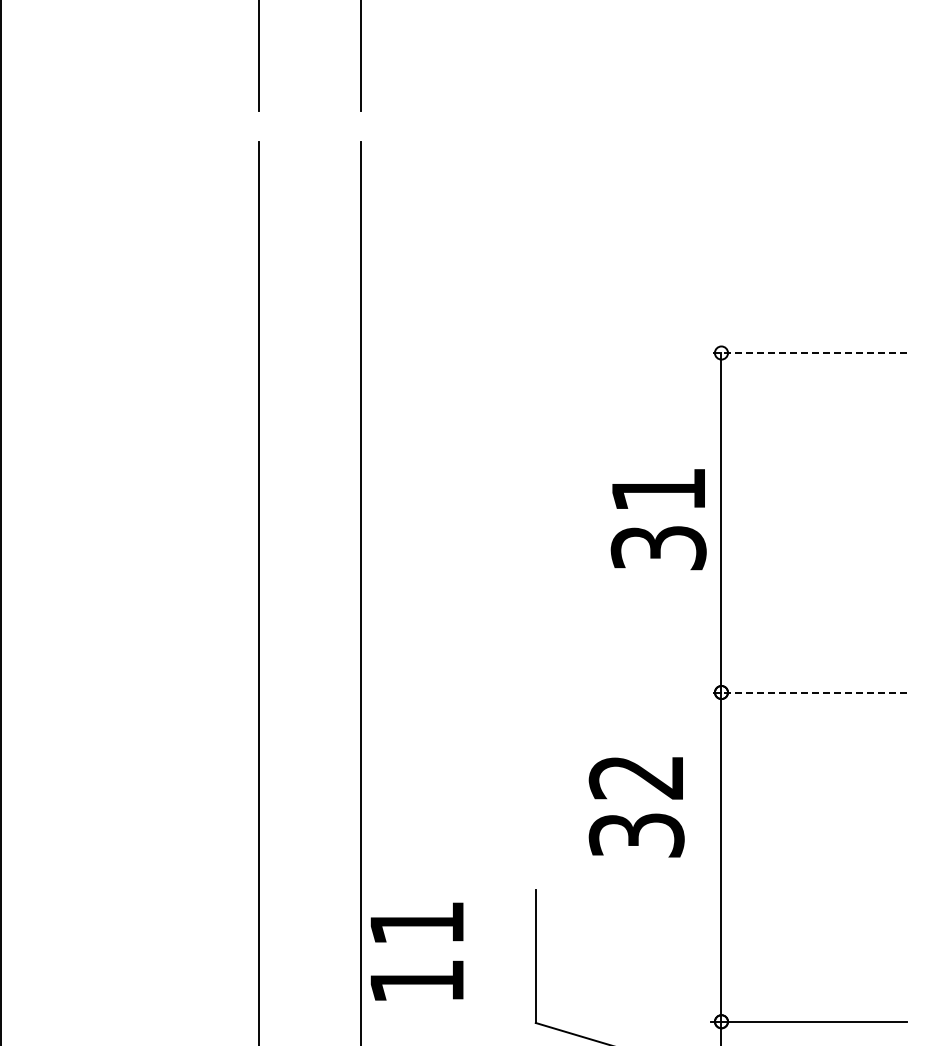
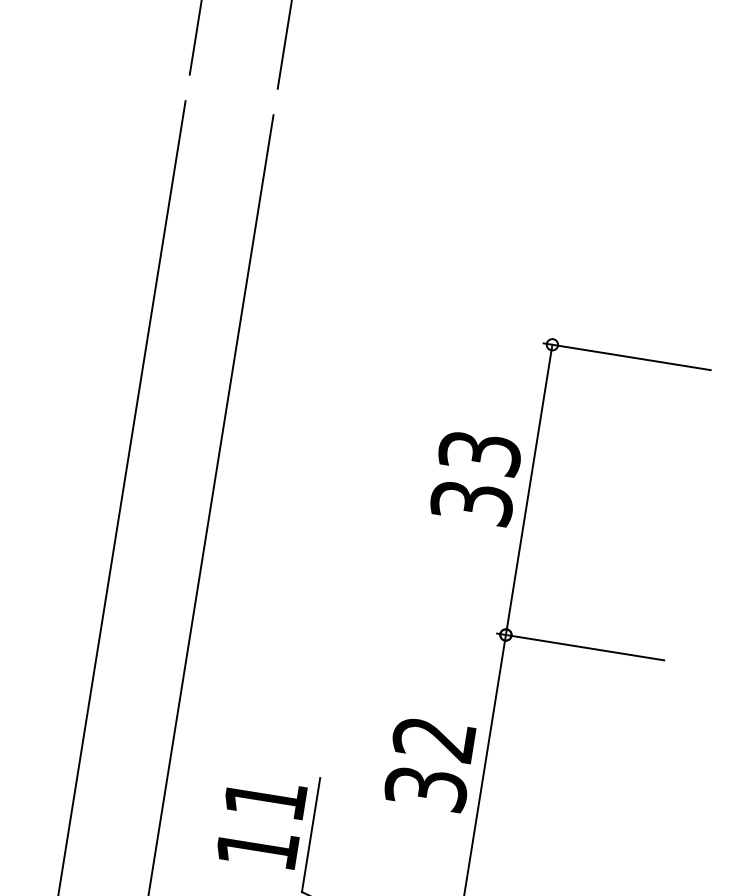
line: (808, 353) -> (626, 357), dashed -> solid
text: (658, 489) -> (479, 452), 31 -> 33
line: (808, 692) -> (580, 646), dashed -> solid
text: (636, 807) -> (429, 764), moved
text: (416, 951) -> (261, 822), moved

